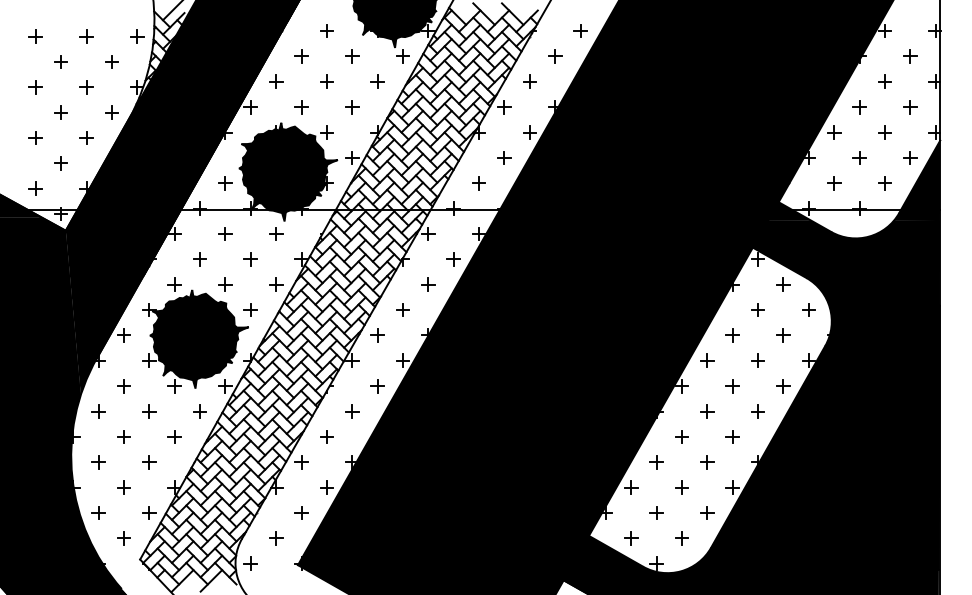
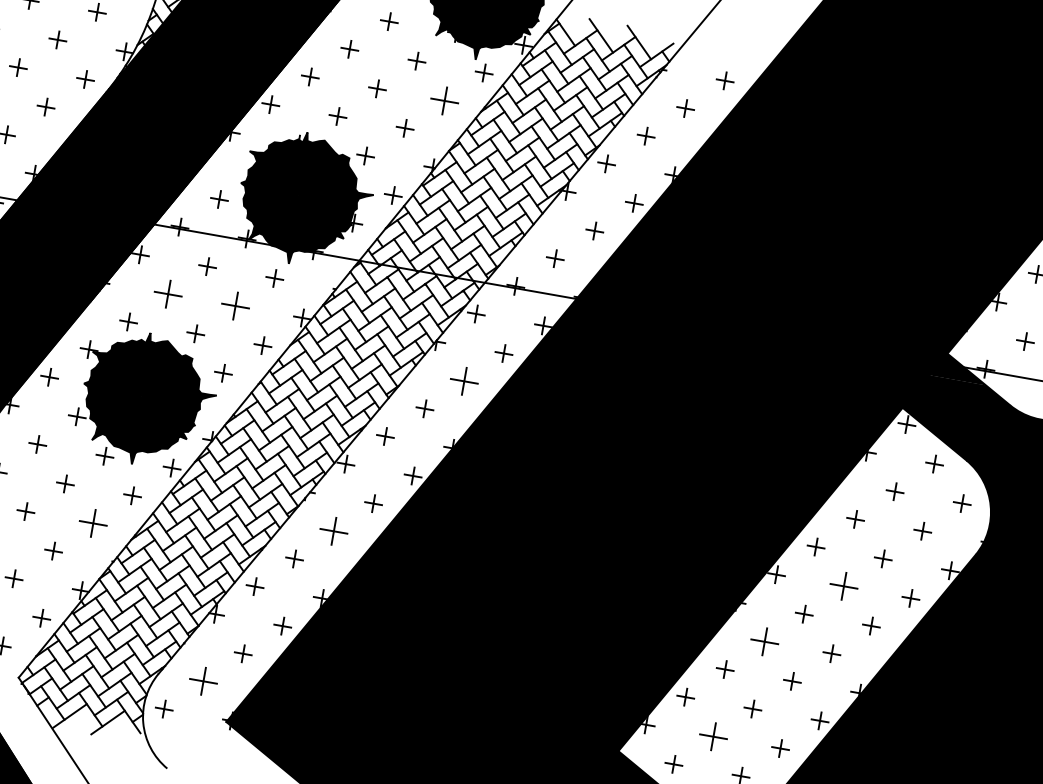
part: (377, 81) -> (444, 100), size x1.6
part: (199, 259) -> (167, 294), size x1.6
part: (250, 259) -> (234, 306), size x1.6
part: (428, 284) -> (464, 380), size x1.6
part: (732, 386) -> (843, 586), size x1.6
part: (352, 411) -> (334, 531), size x1.6
part: (174, 436) -> (92, 522), size x1.6
part: (681, 436) -> (764, 641), size x1.6
part: (656, 512) -> (713, 735), size x1.6
part: (276, 538) -> (204, 681), size x1.6

